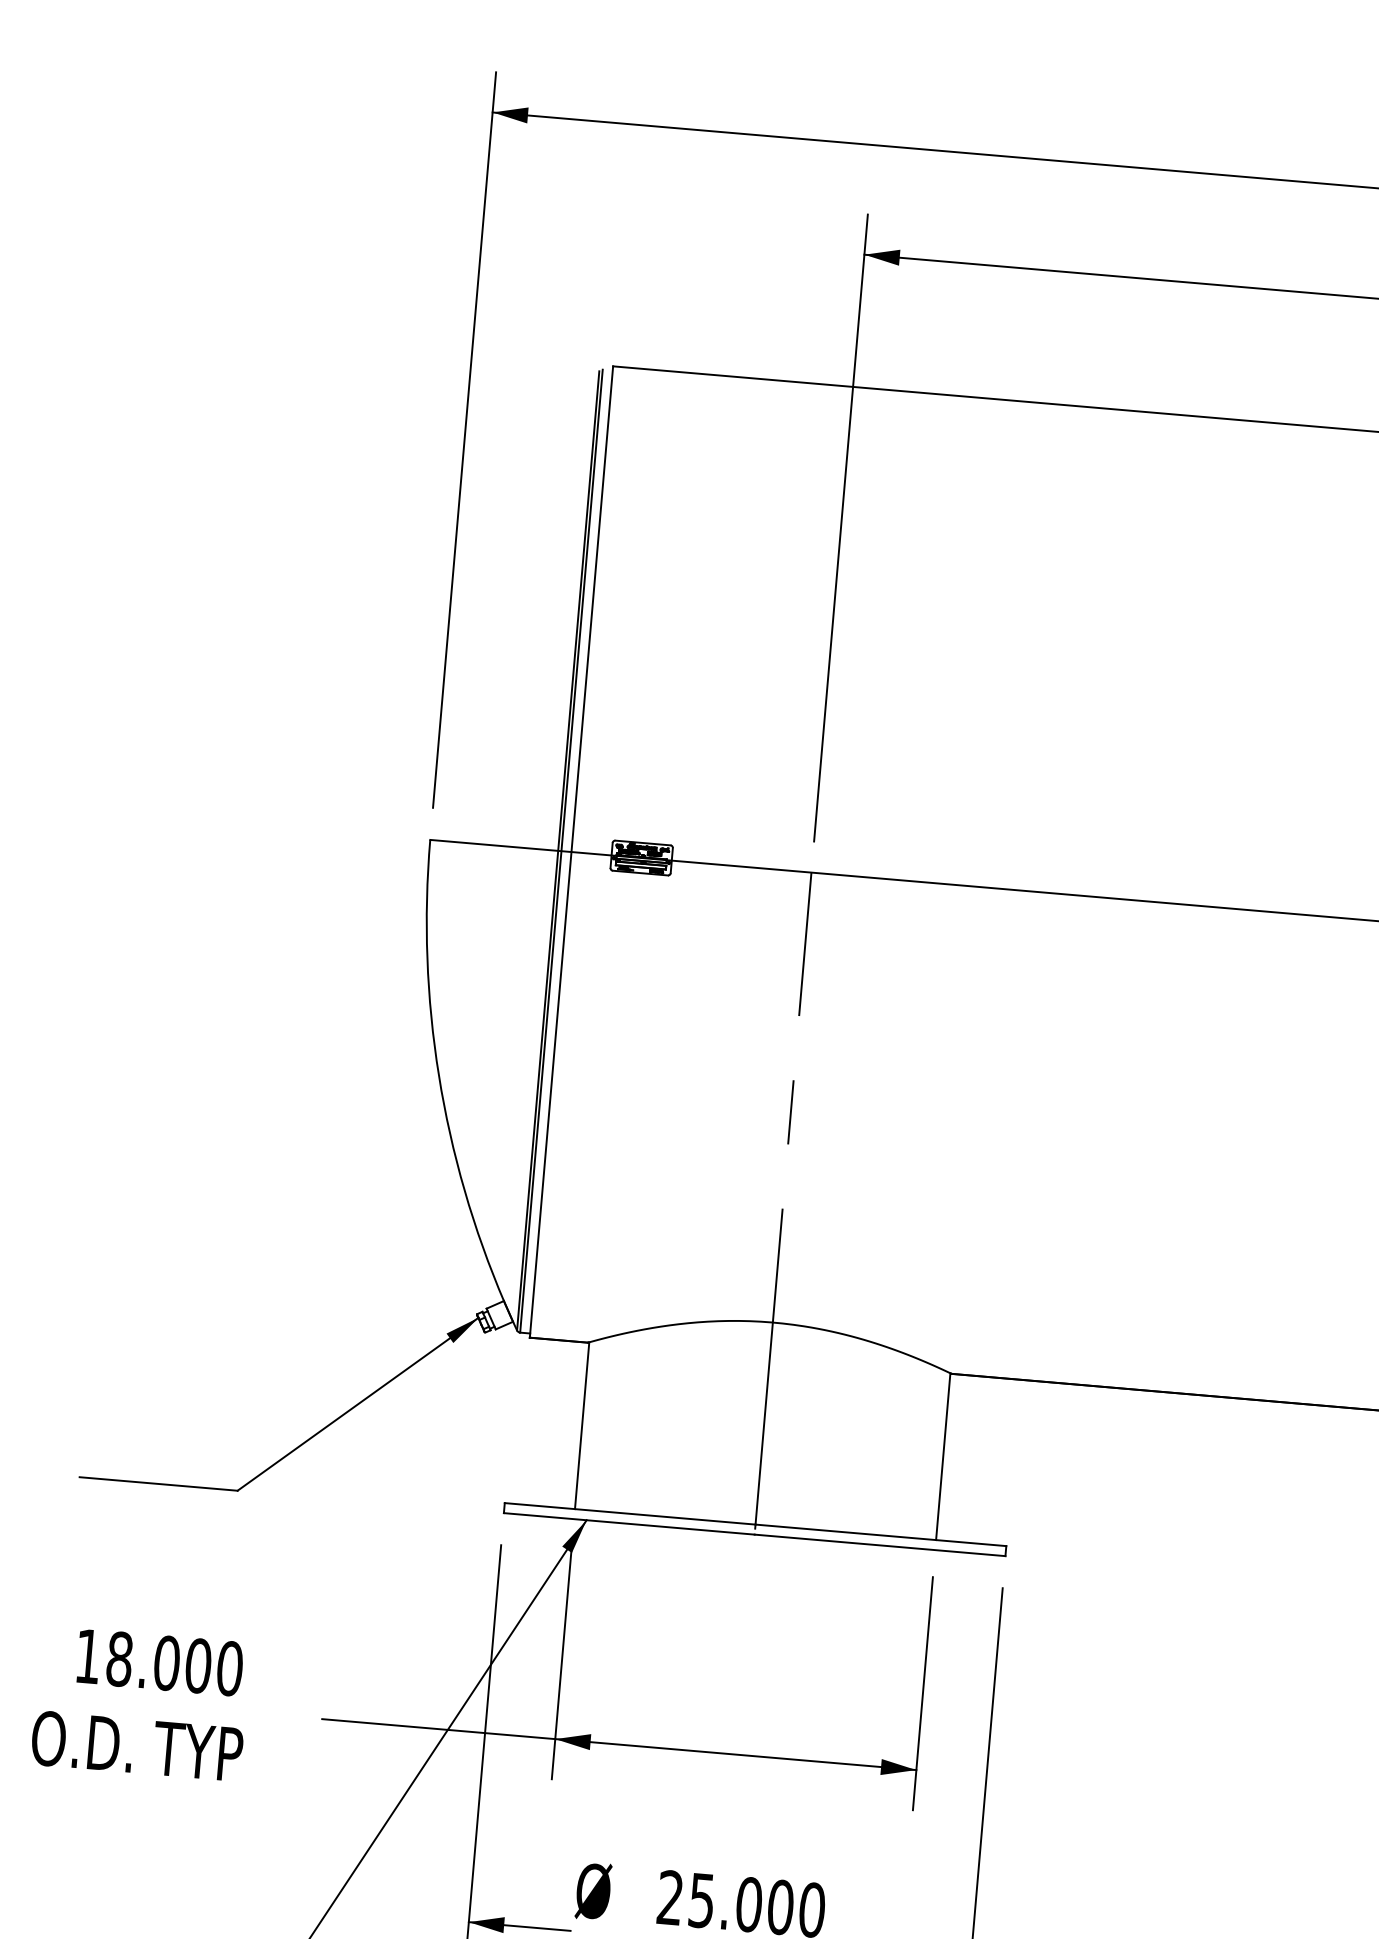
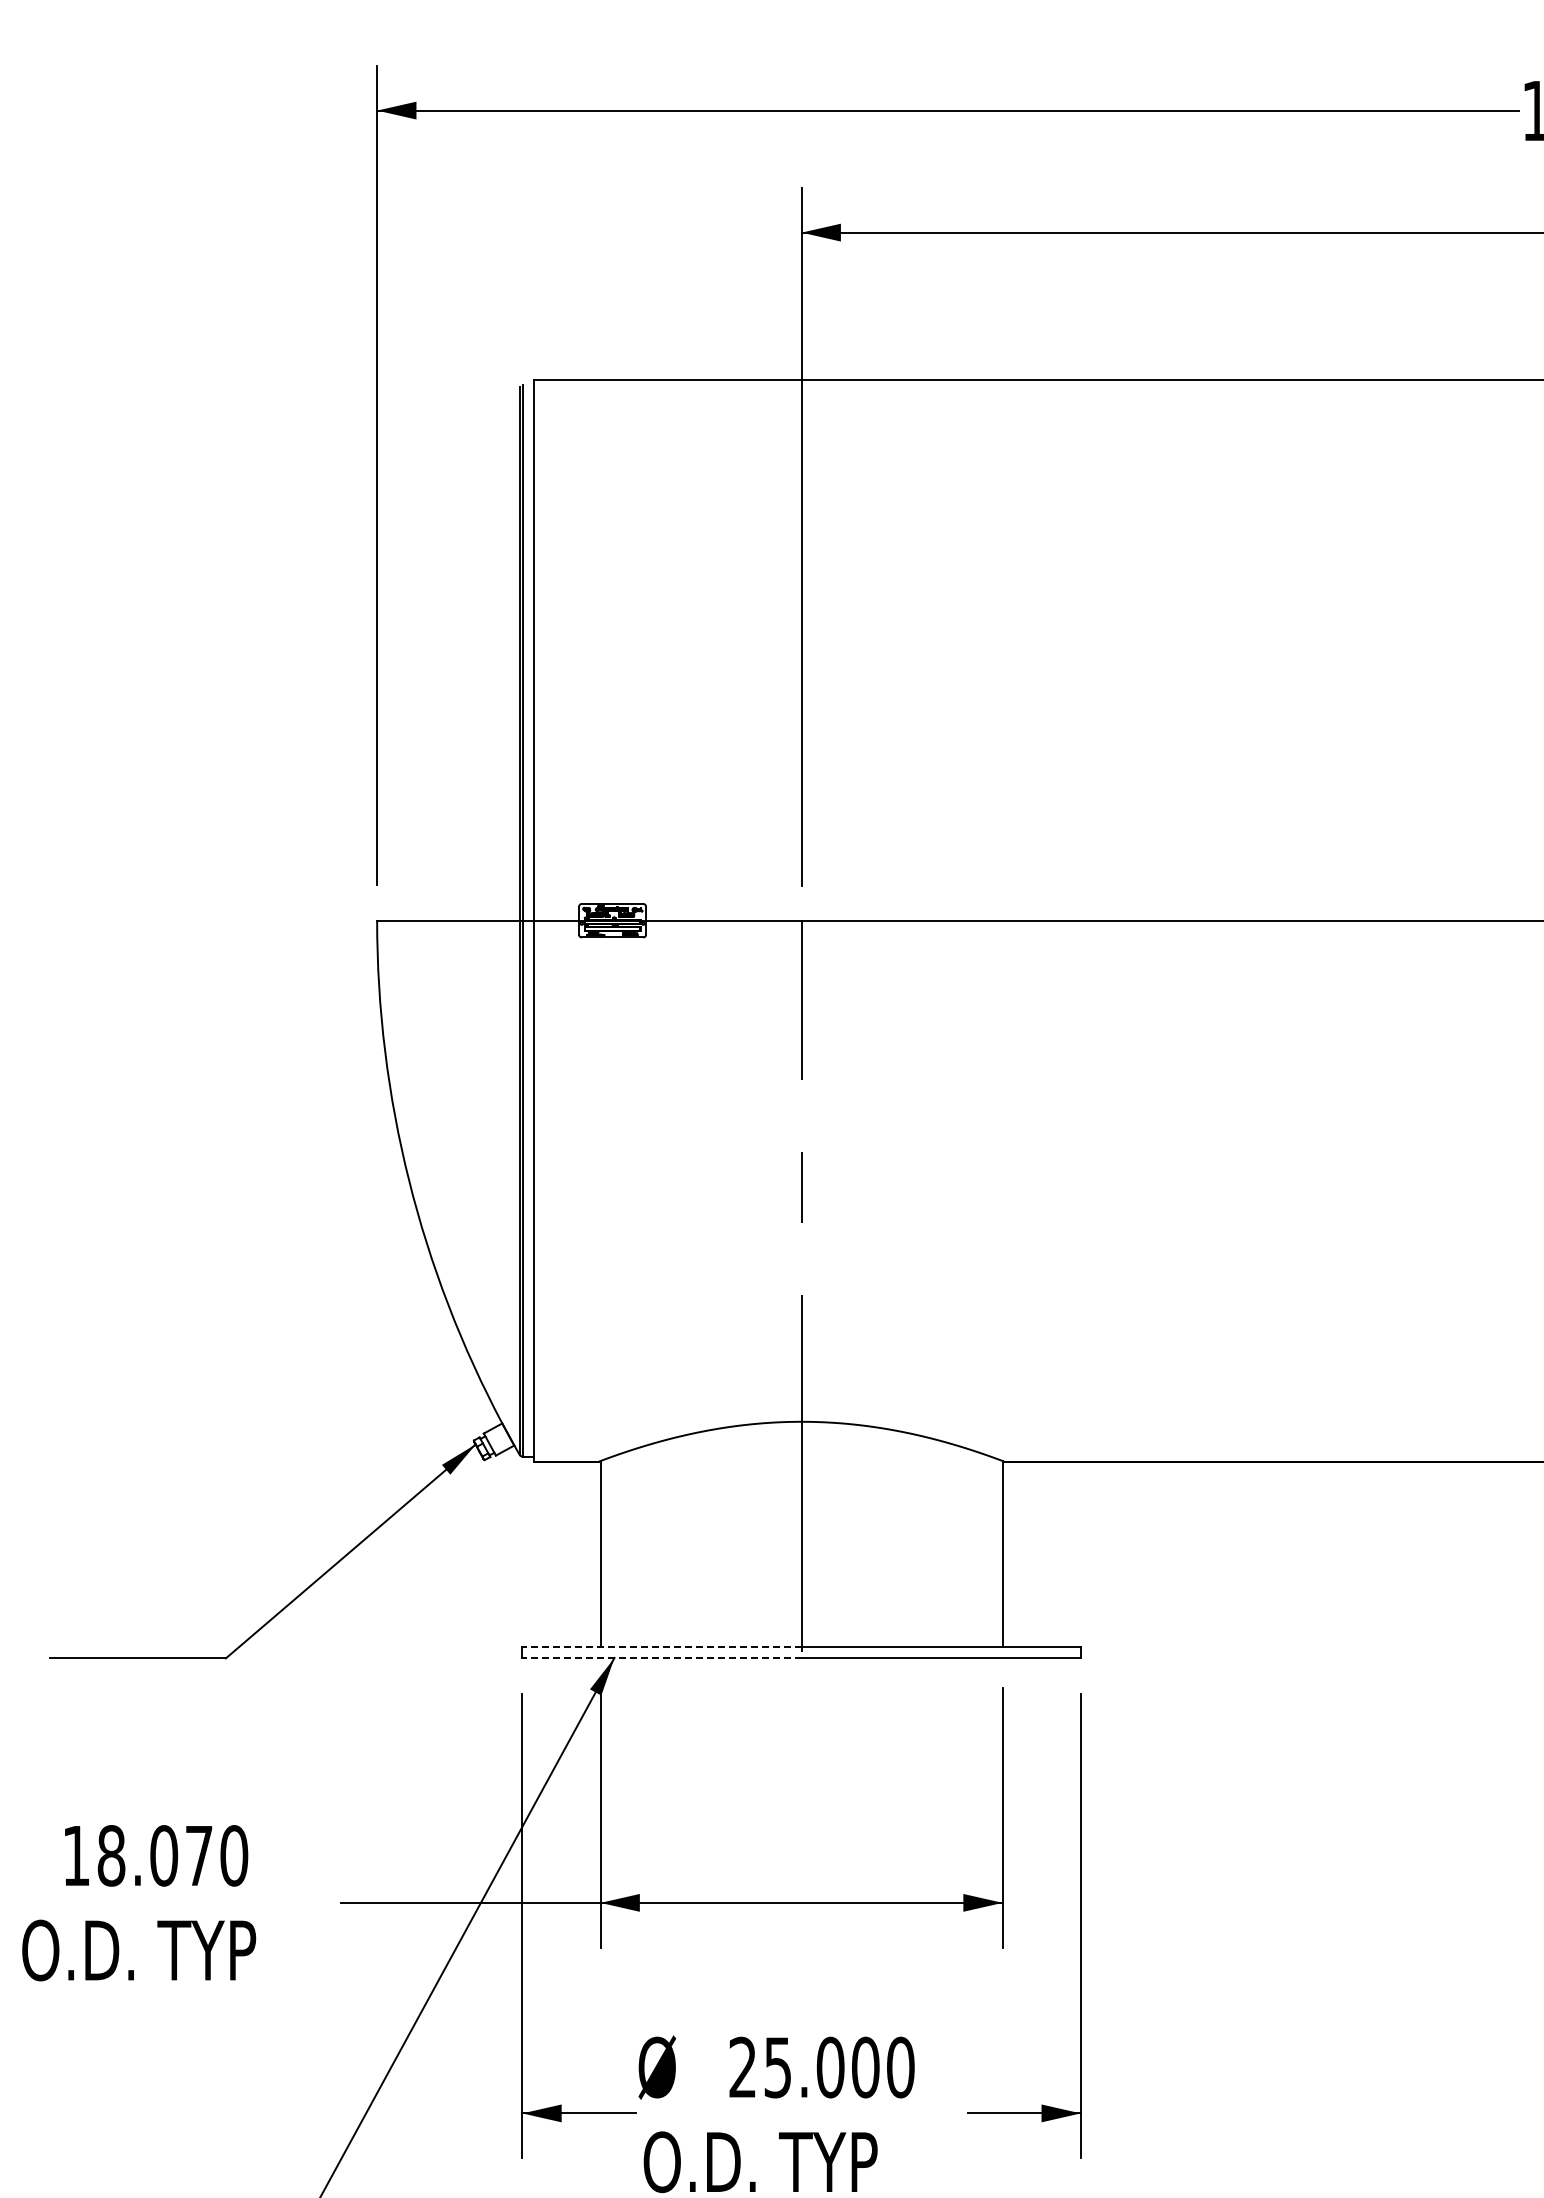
line: (629, 1513) -> (661, 1646), solid -> dashed
line: (628, 1523) -> (661, 1657), solid -> dashed
text: (198, 1665) -> (199, 1855), 18.000 -> 18.070

